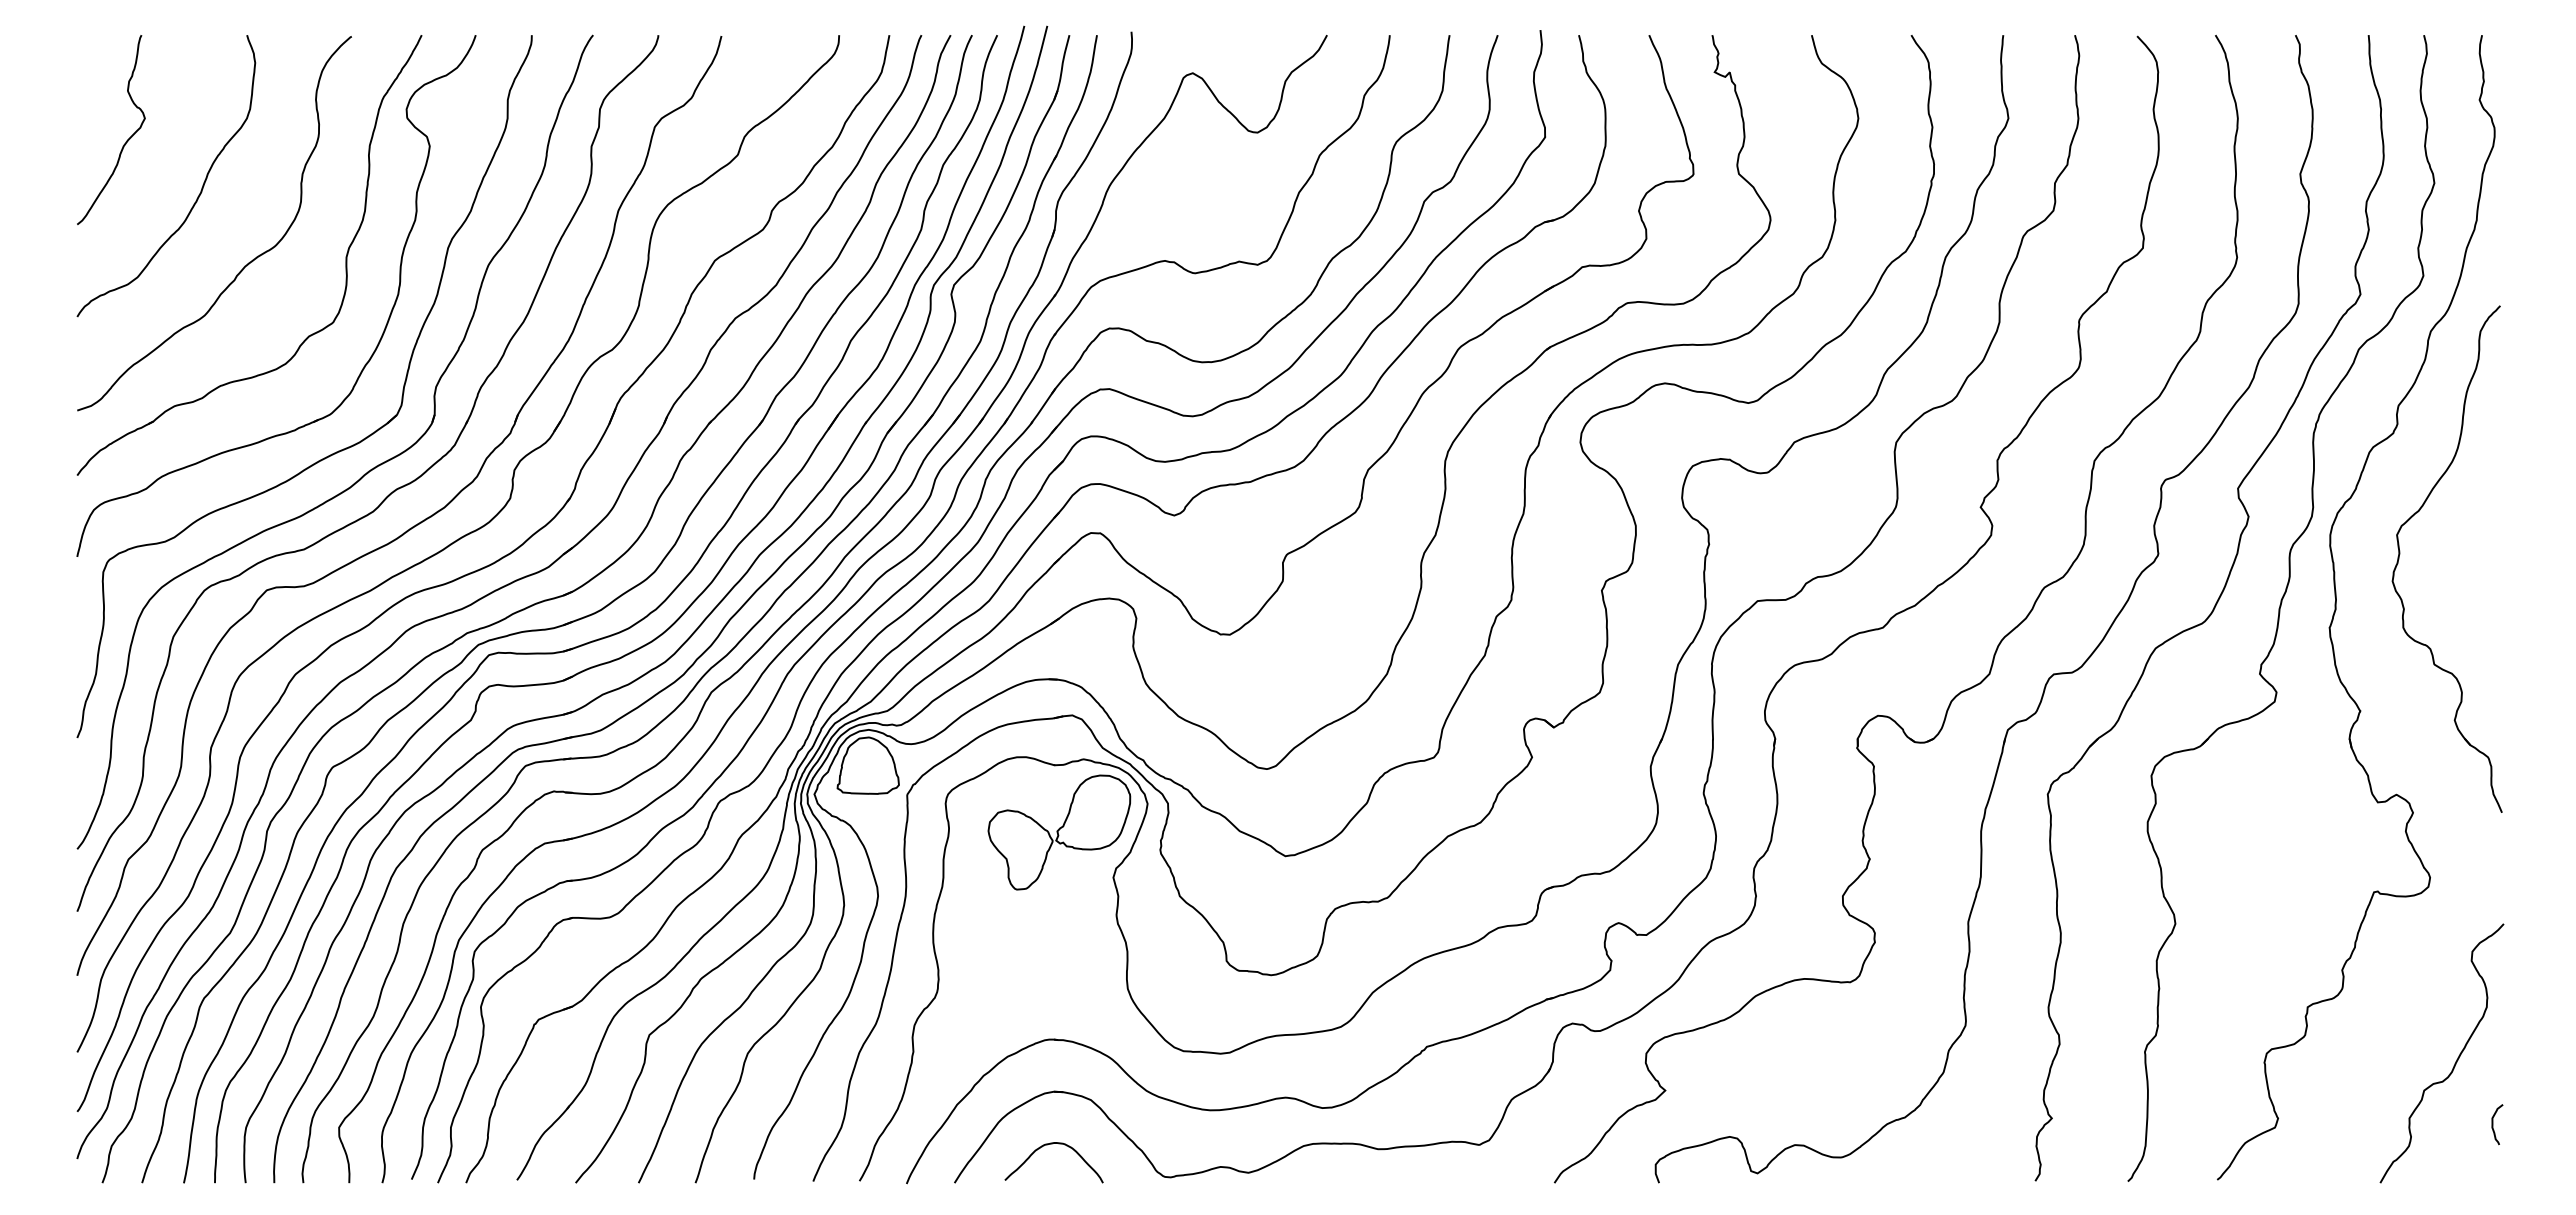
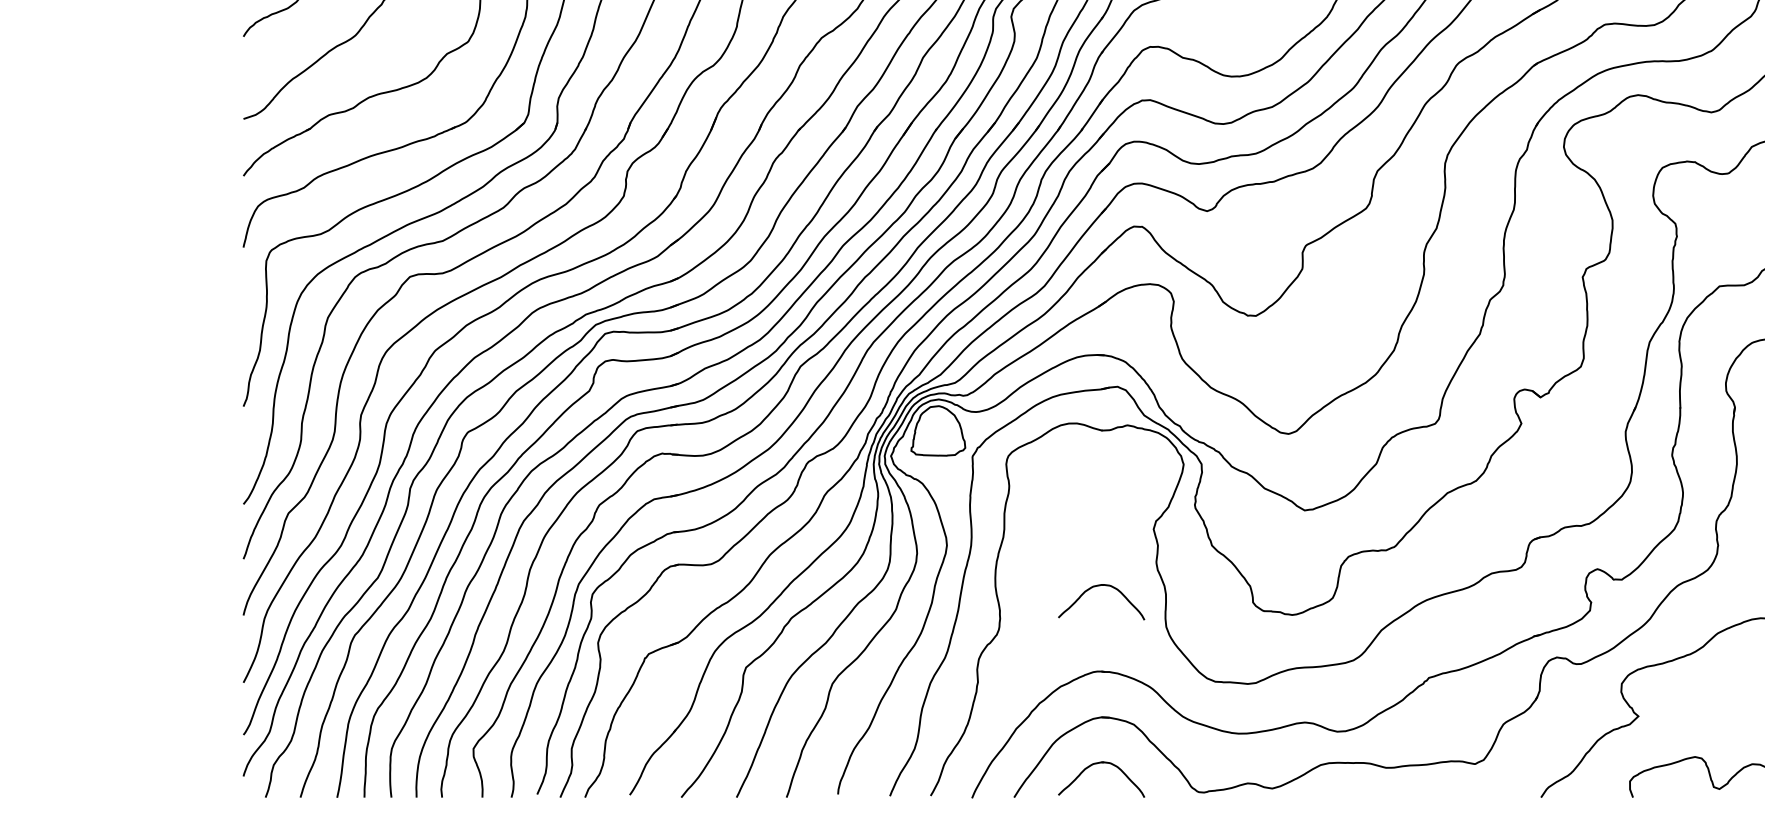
part: (1059, 832) -> (1106, 489), removed
part: (1052, 942) -> (1100, 586), added

